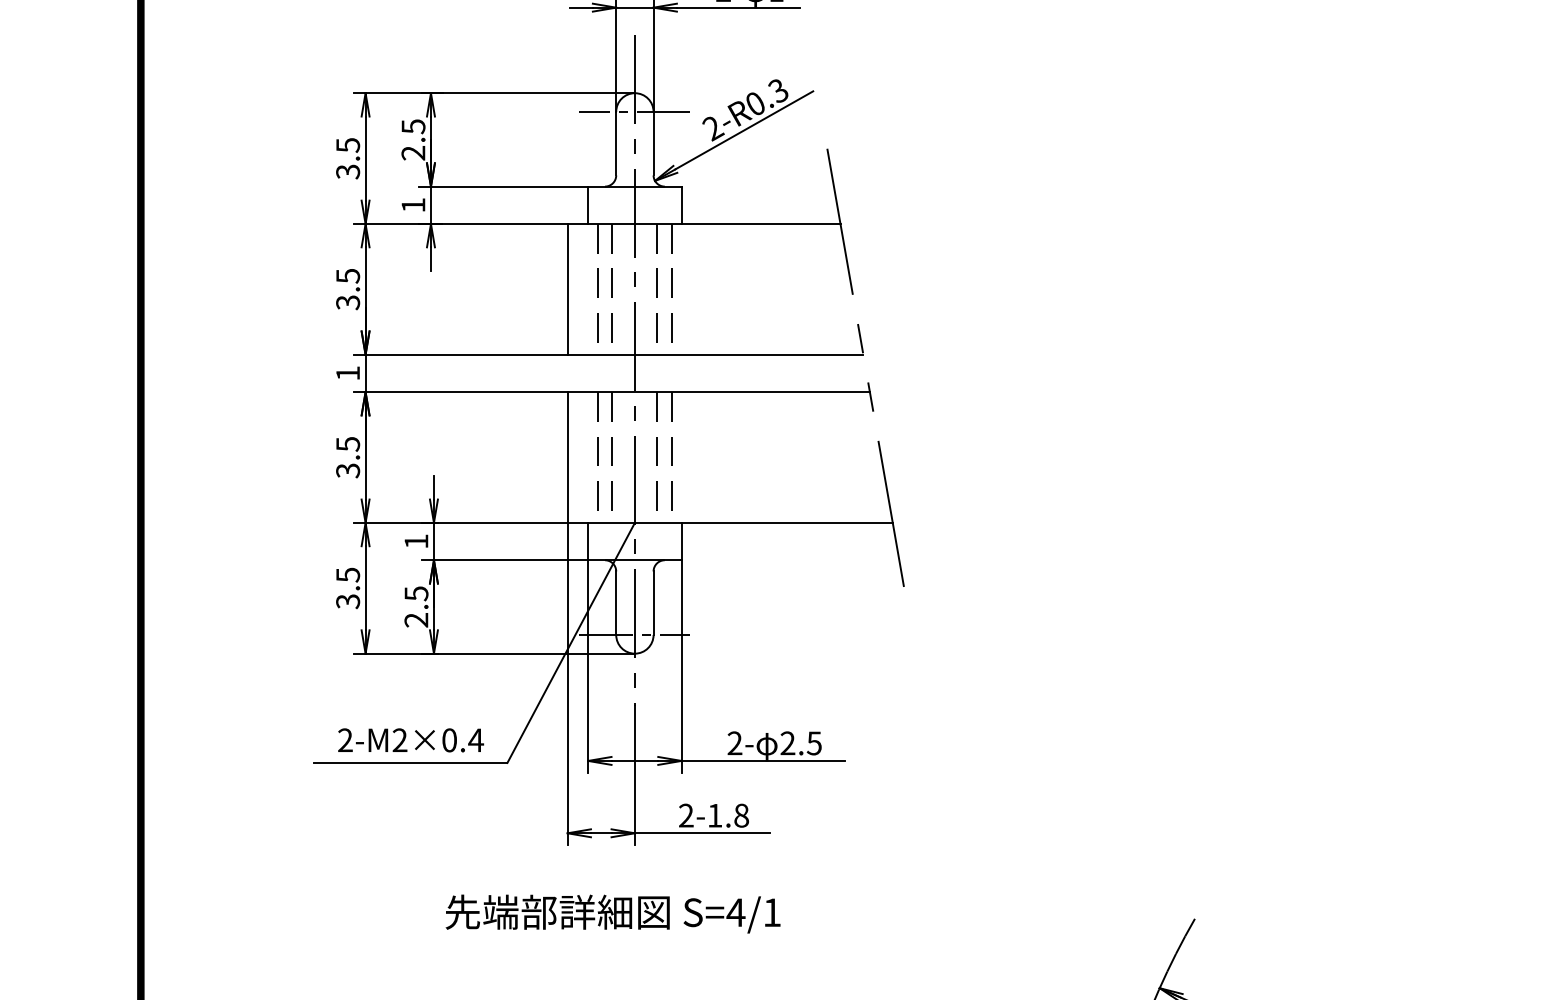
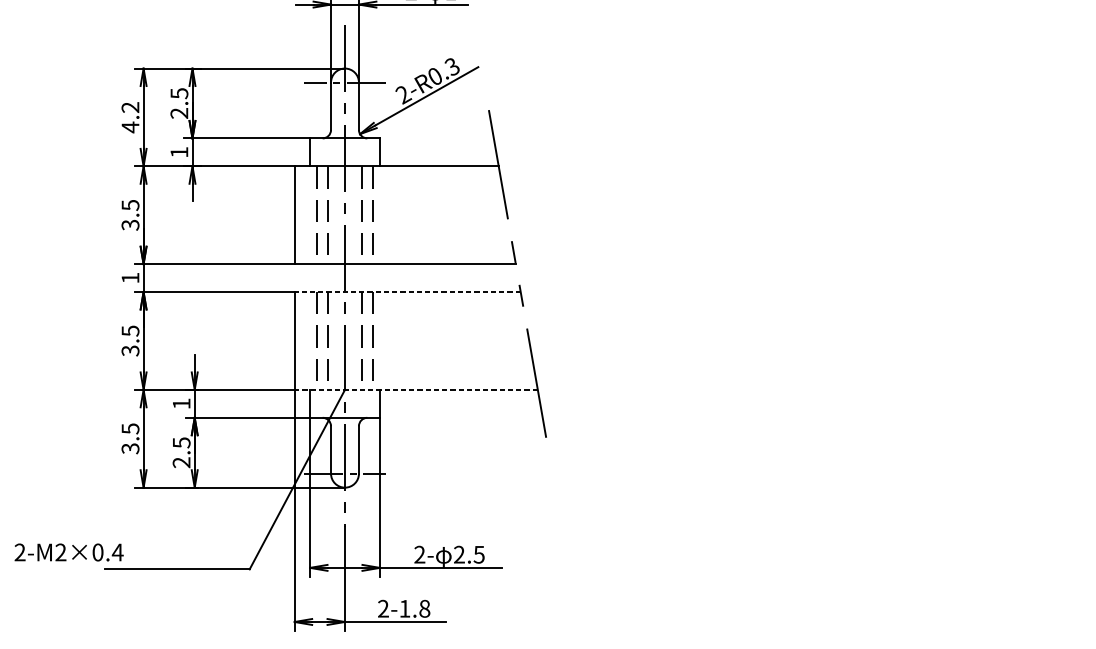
text: (348, 158) -> (130, 117), 3.5 -> 4.2
line: (718, 392) -> (407, 292), solid -> dashed
line: (730, 522) -> (416, 389), solid -> dashed
text: (411, 740) -> (69, 552), moved

